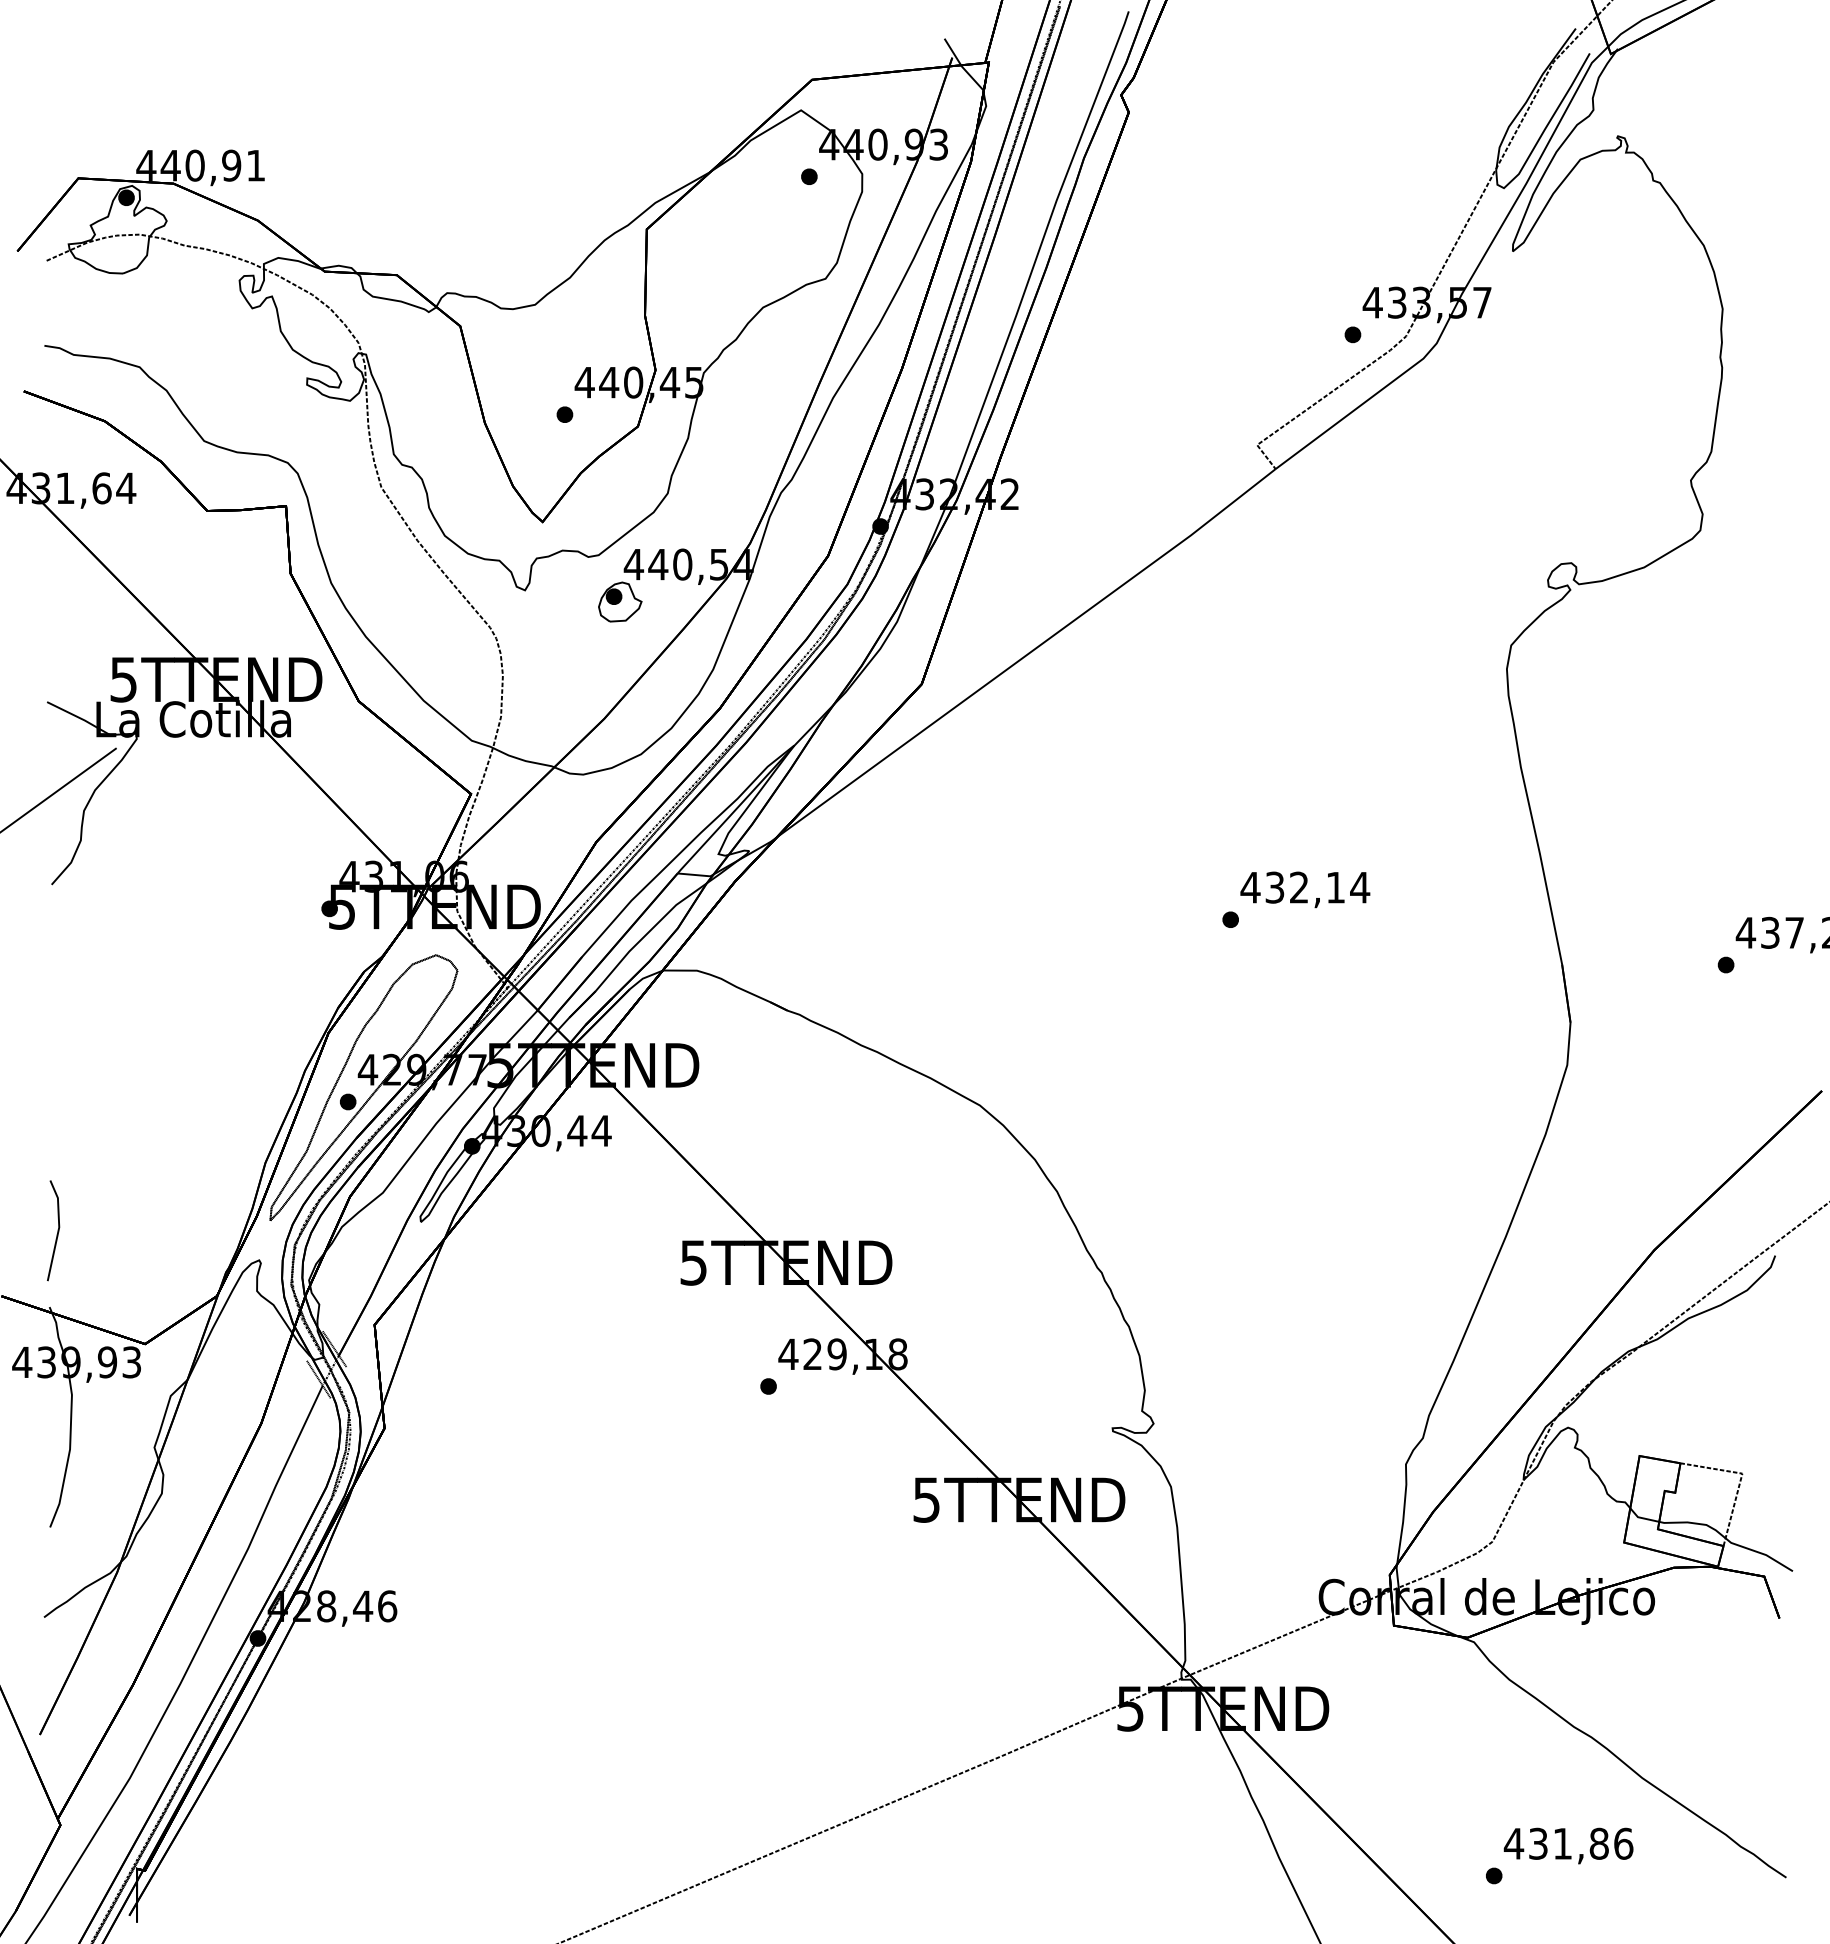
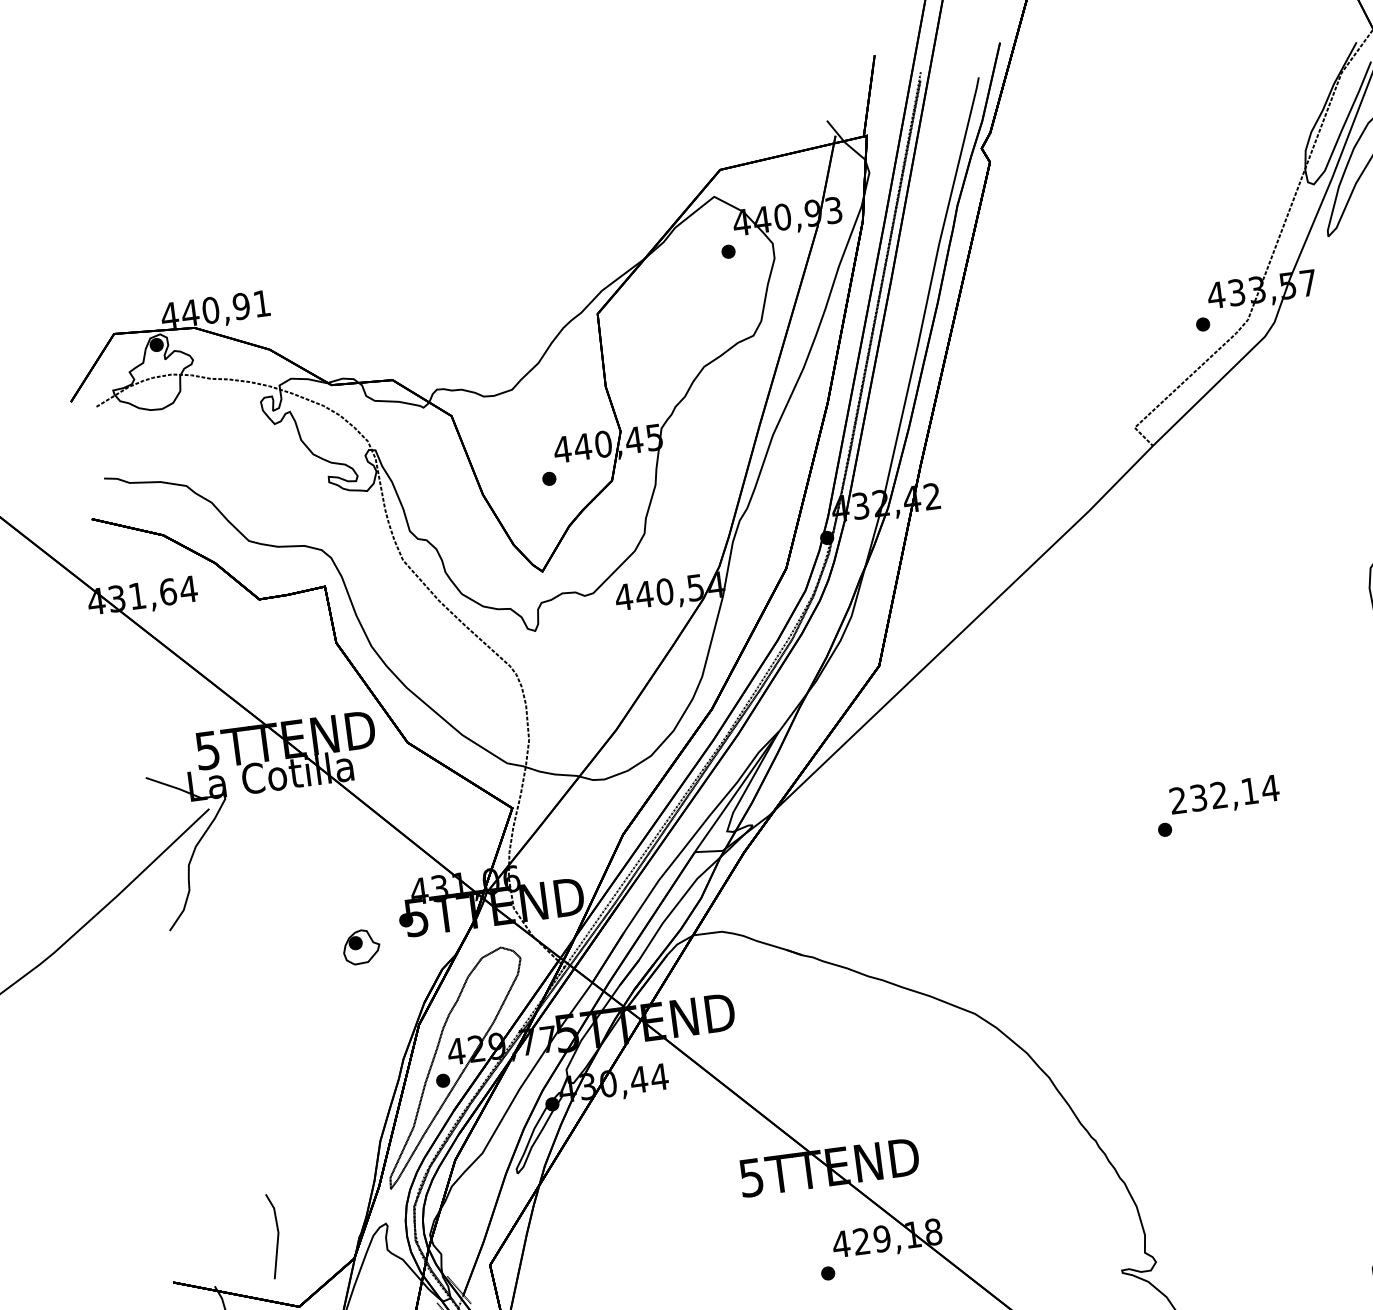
part: (620, 601) -> (361, 946), moved
text: (1250, 887) -> (1178, 800), 432,14 -> 232,14
line: (57, 1230) -> (277, 1235), moved

